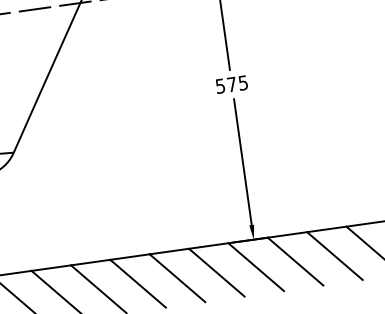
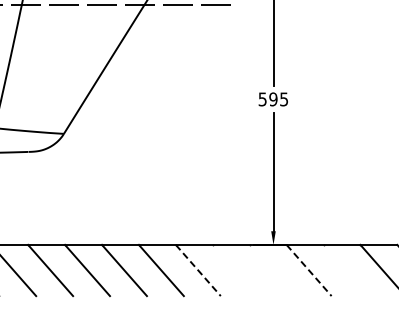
text: (232, 84) -> (273, 99), 575 -> 595
line: (334, 256) -> (345, 270), removed
line: (296, 261) -> (309, 270), solid -> dashed
line: (255, 267) -> (271, 270), removed
line: (216, 272) -> (234, 270), removed
line: (177, 278) -> (198, 270), solid -> dashed

